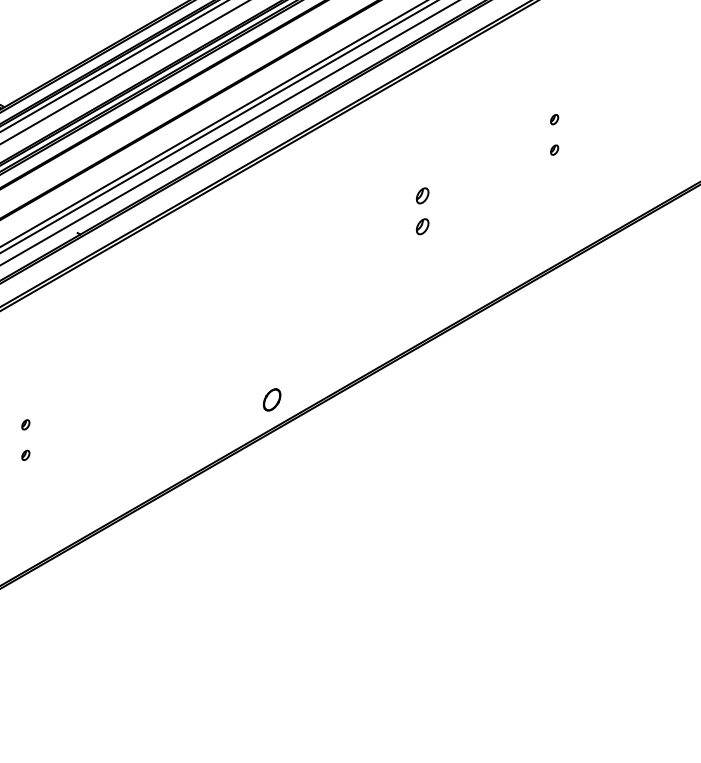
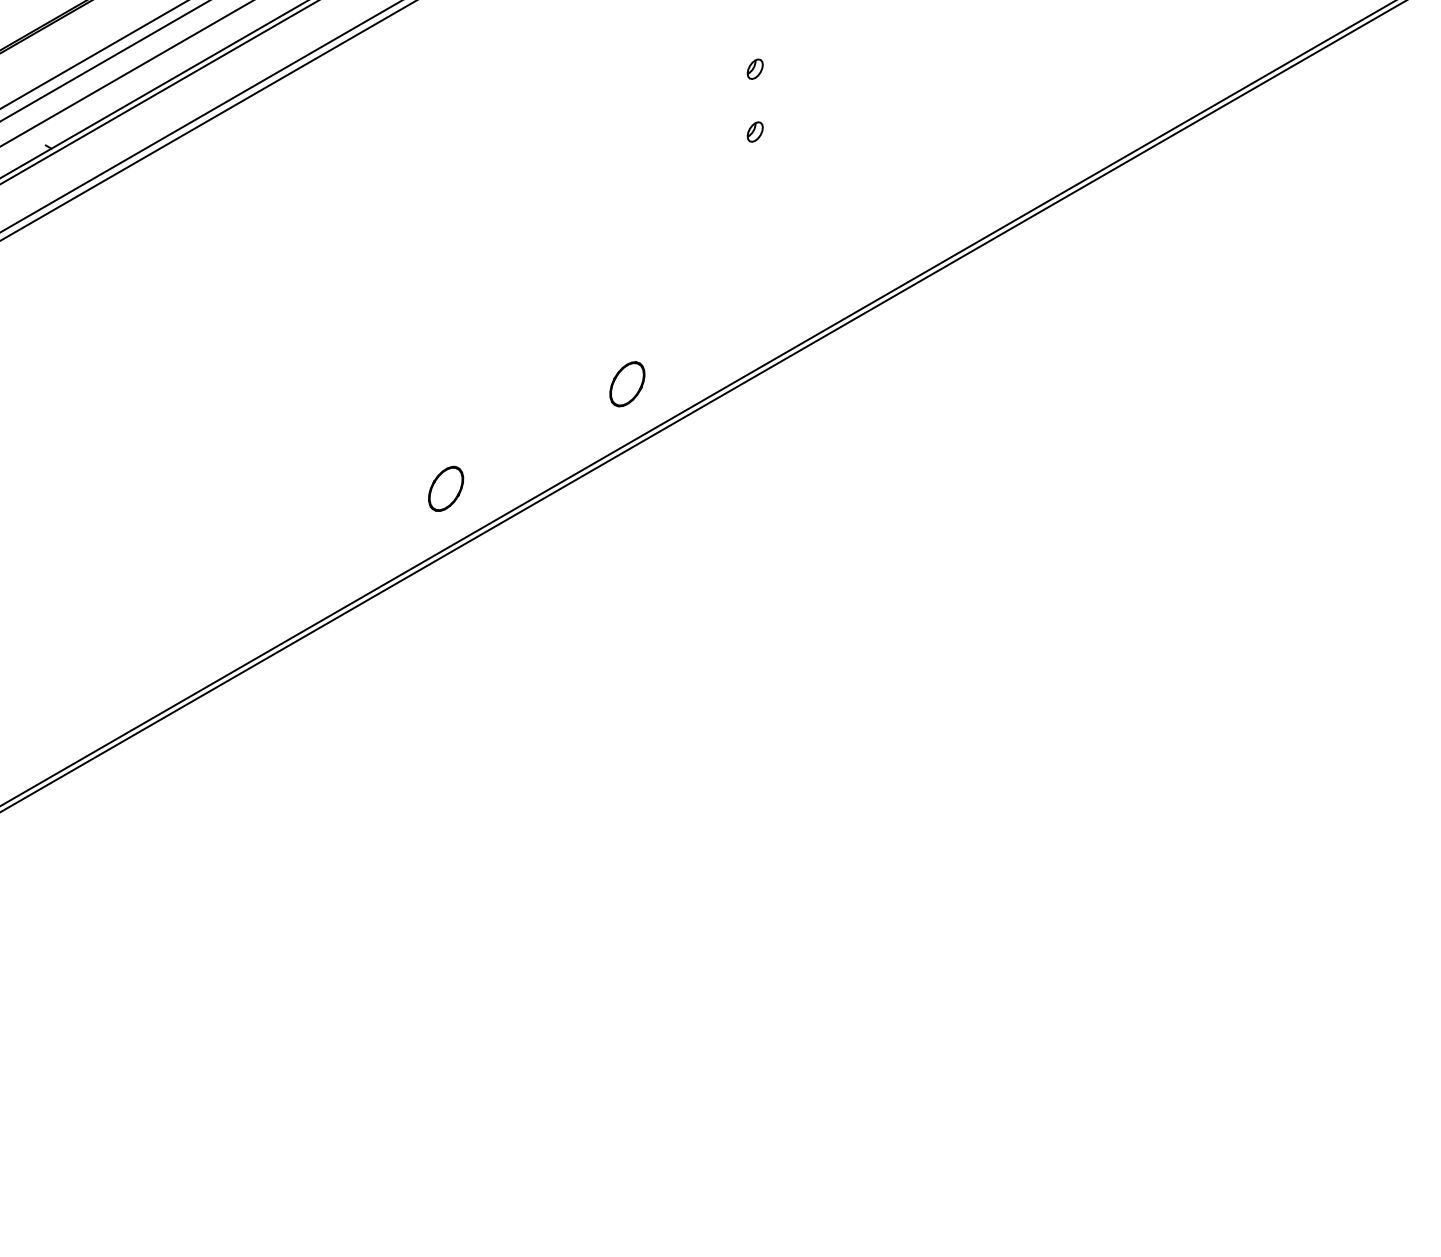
part: (421, 195) -> (753, 68), size x0.62
part: (421, 225) -> (753, 130), size x0.62
part: (360, 348) -> (627, 383), added

